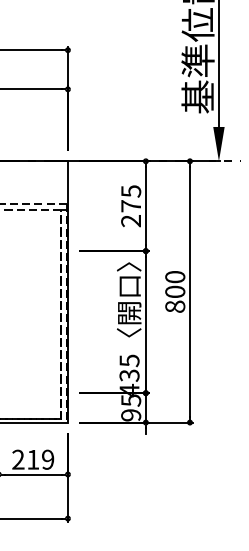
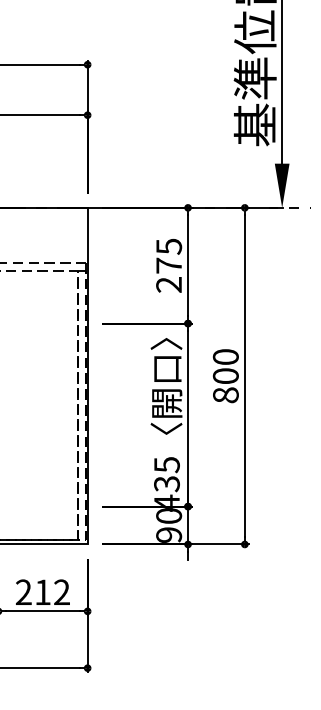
text: (131, 400) -> (169, 516), 95 -> 90
text: (48, 459) -> (62, 592), 219 -> 212

